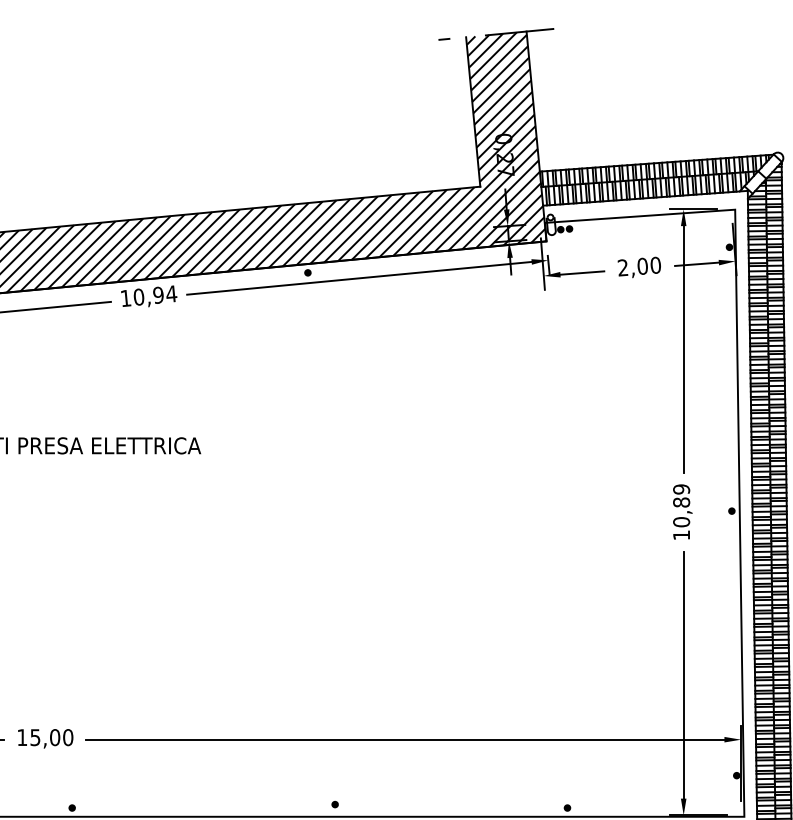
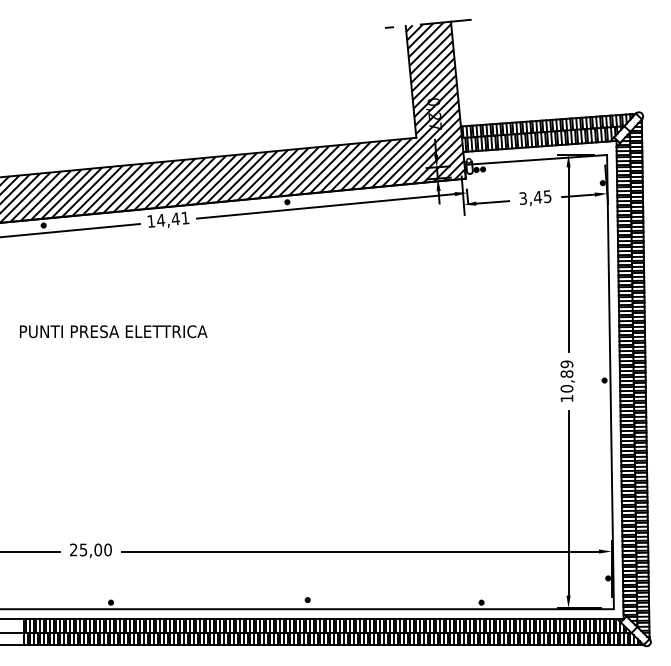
text: (639, 266) -> (535, 197), 2,00 -> 3,45
text: (155, 294) -> (173, 218), 10,94 -> 14,41
text: (22, 736) -> (73, 549), 15,00 -> 25,00

